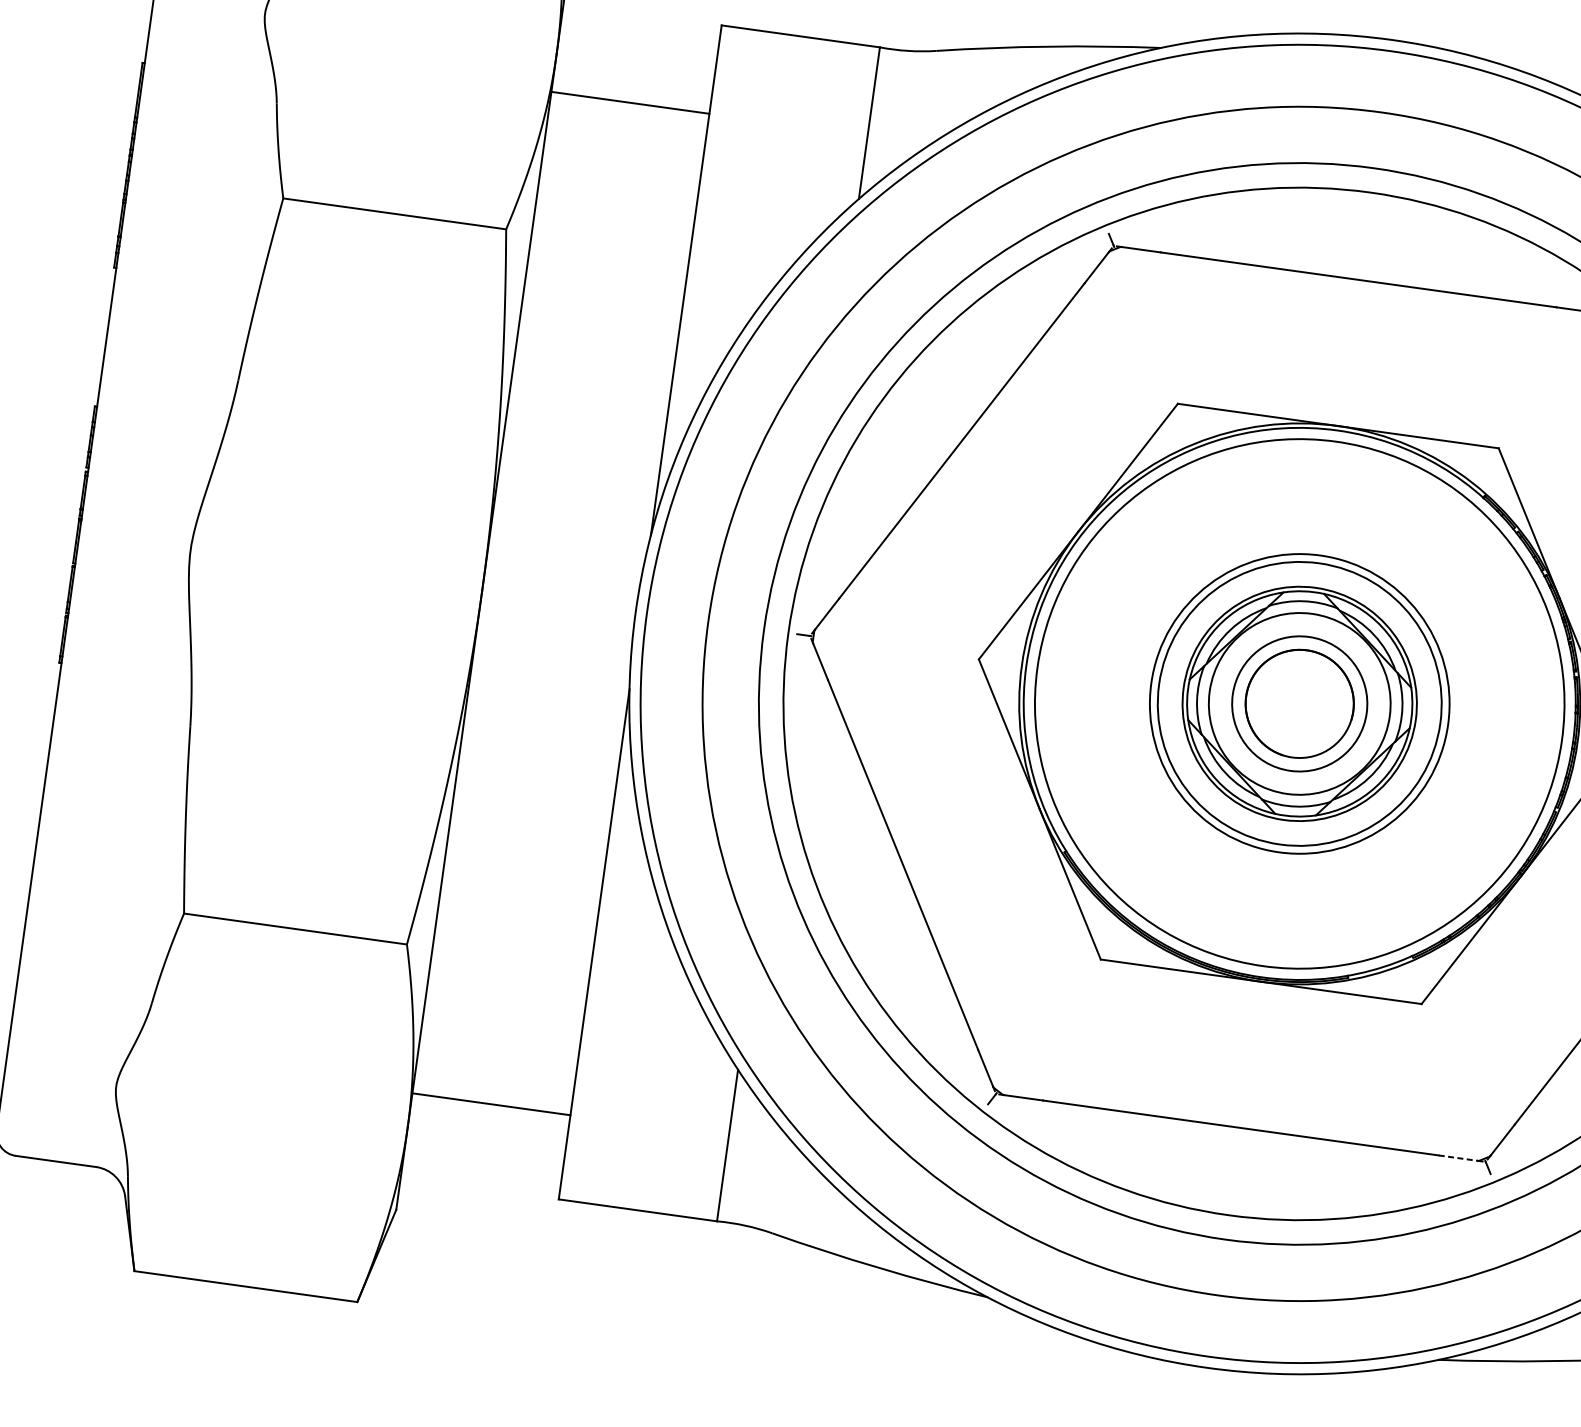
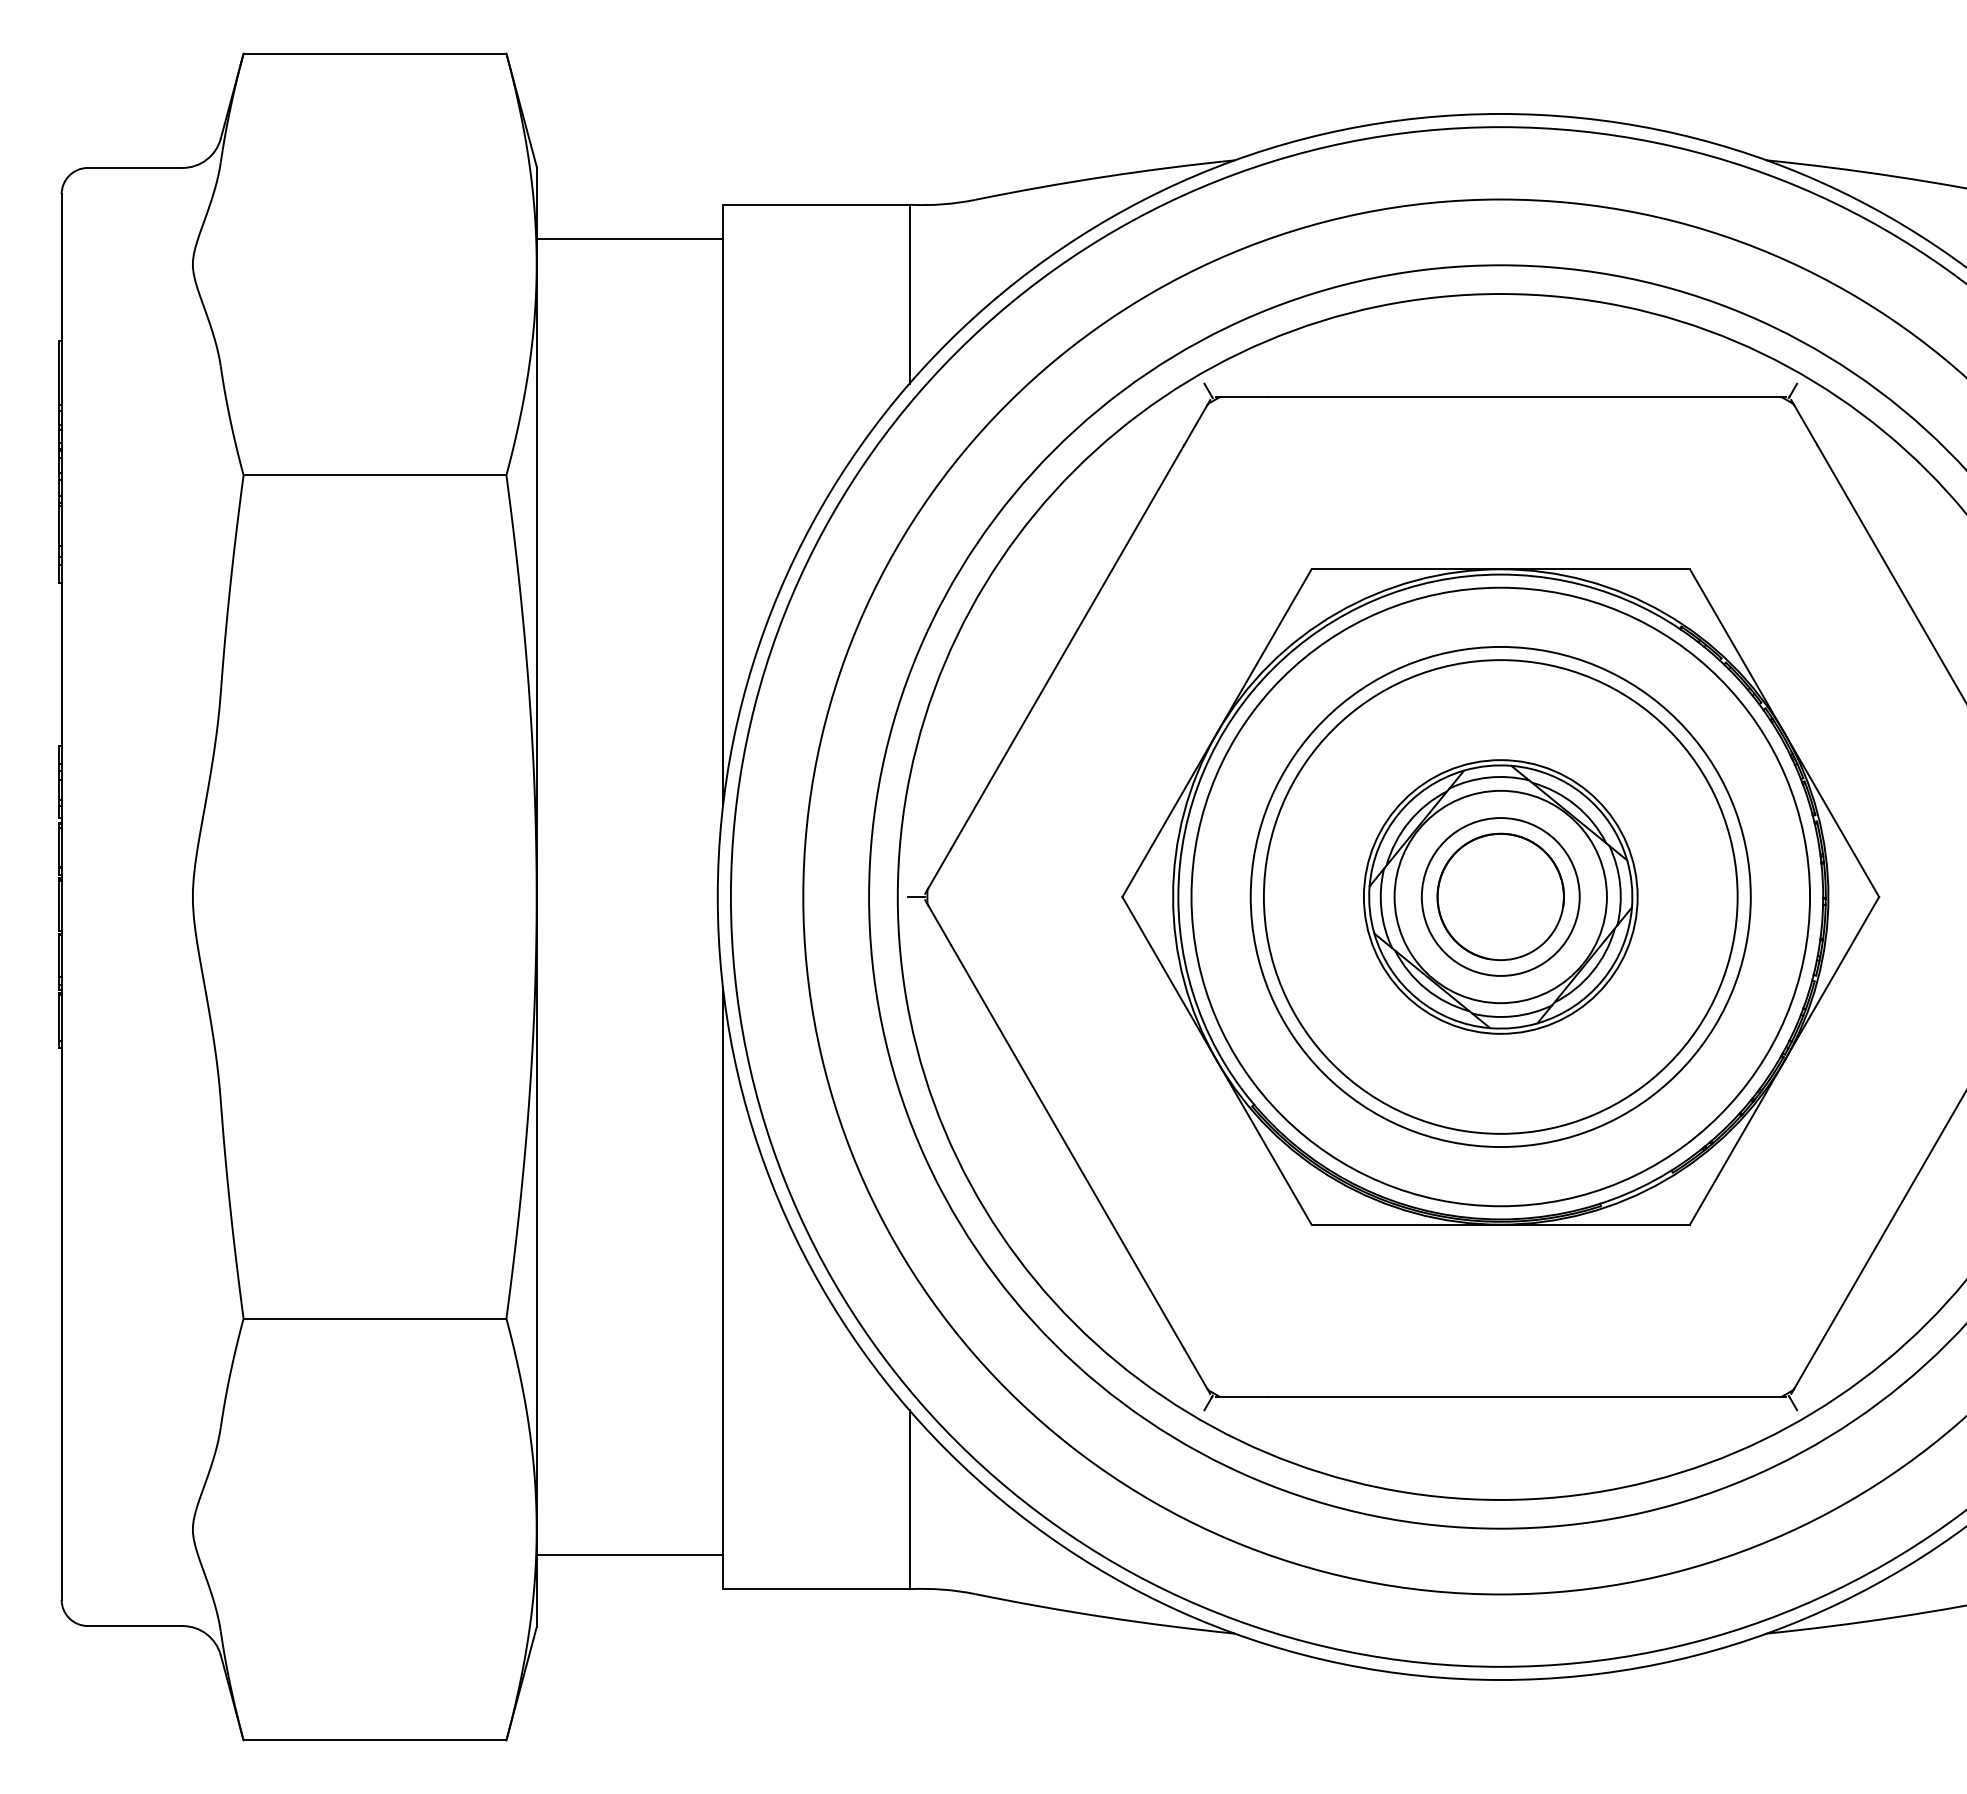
line: (630, 102) -> (629, 238), moved
circle: (1299, 703) -> (1500, 896), size x1.43
circle: (1299, 703) -> (1500, 896), size x1.43
line: (491, 1103) -> (629, 1554), moved
line: (1457, 1158) -> (1756, 1397), dashed -> solid

